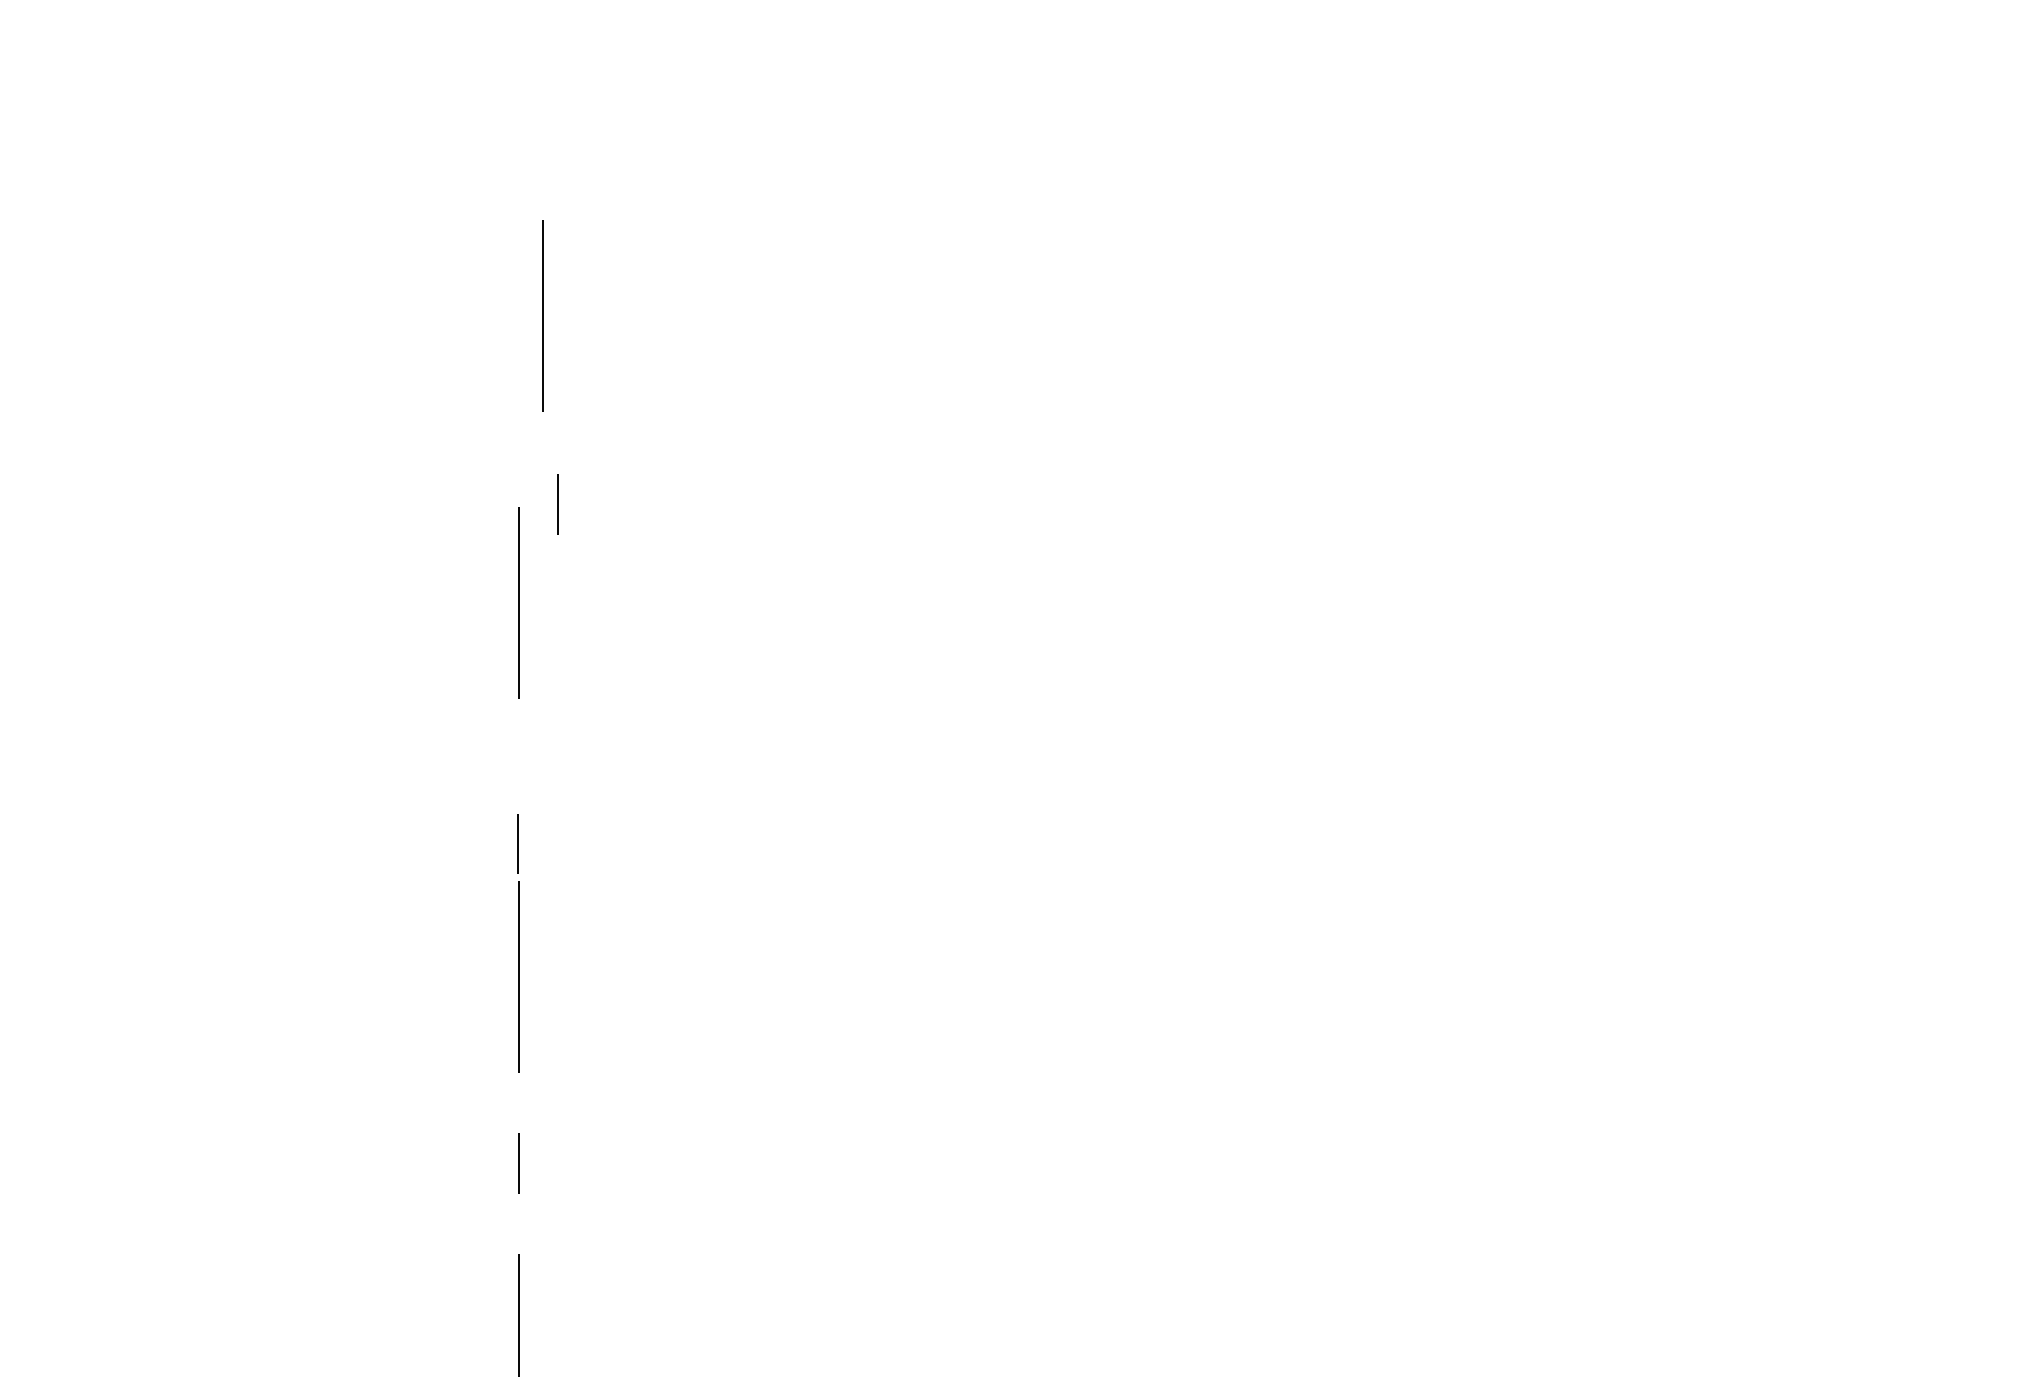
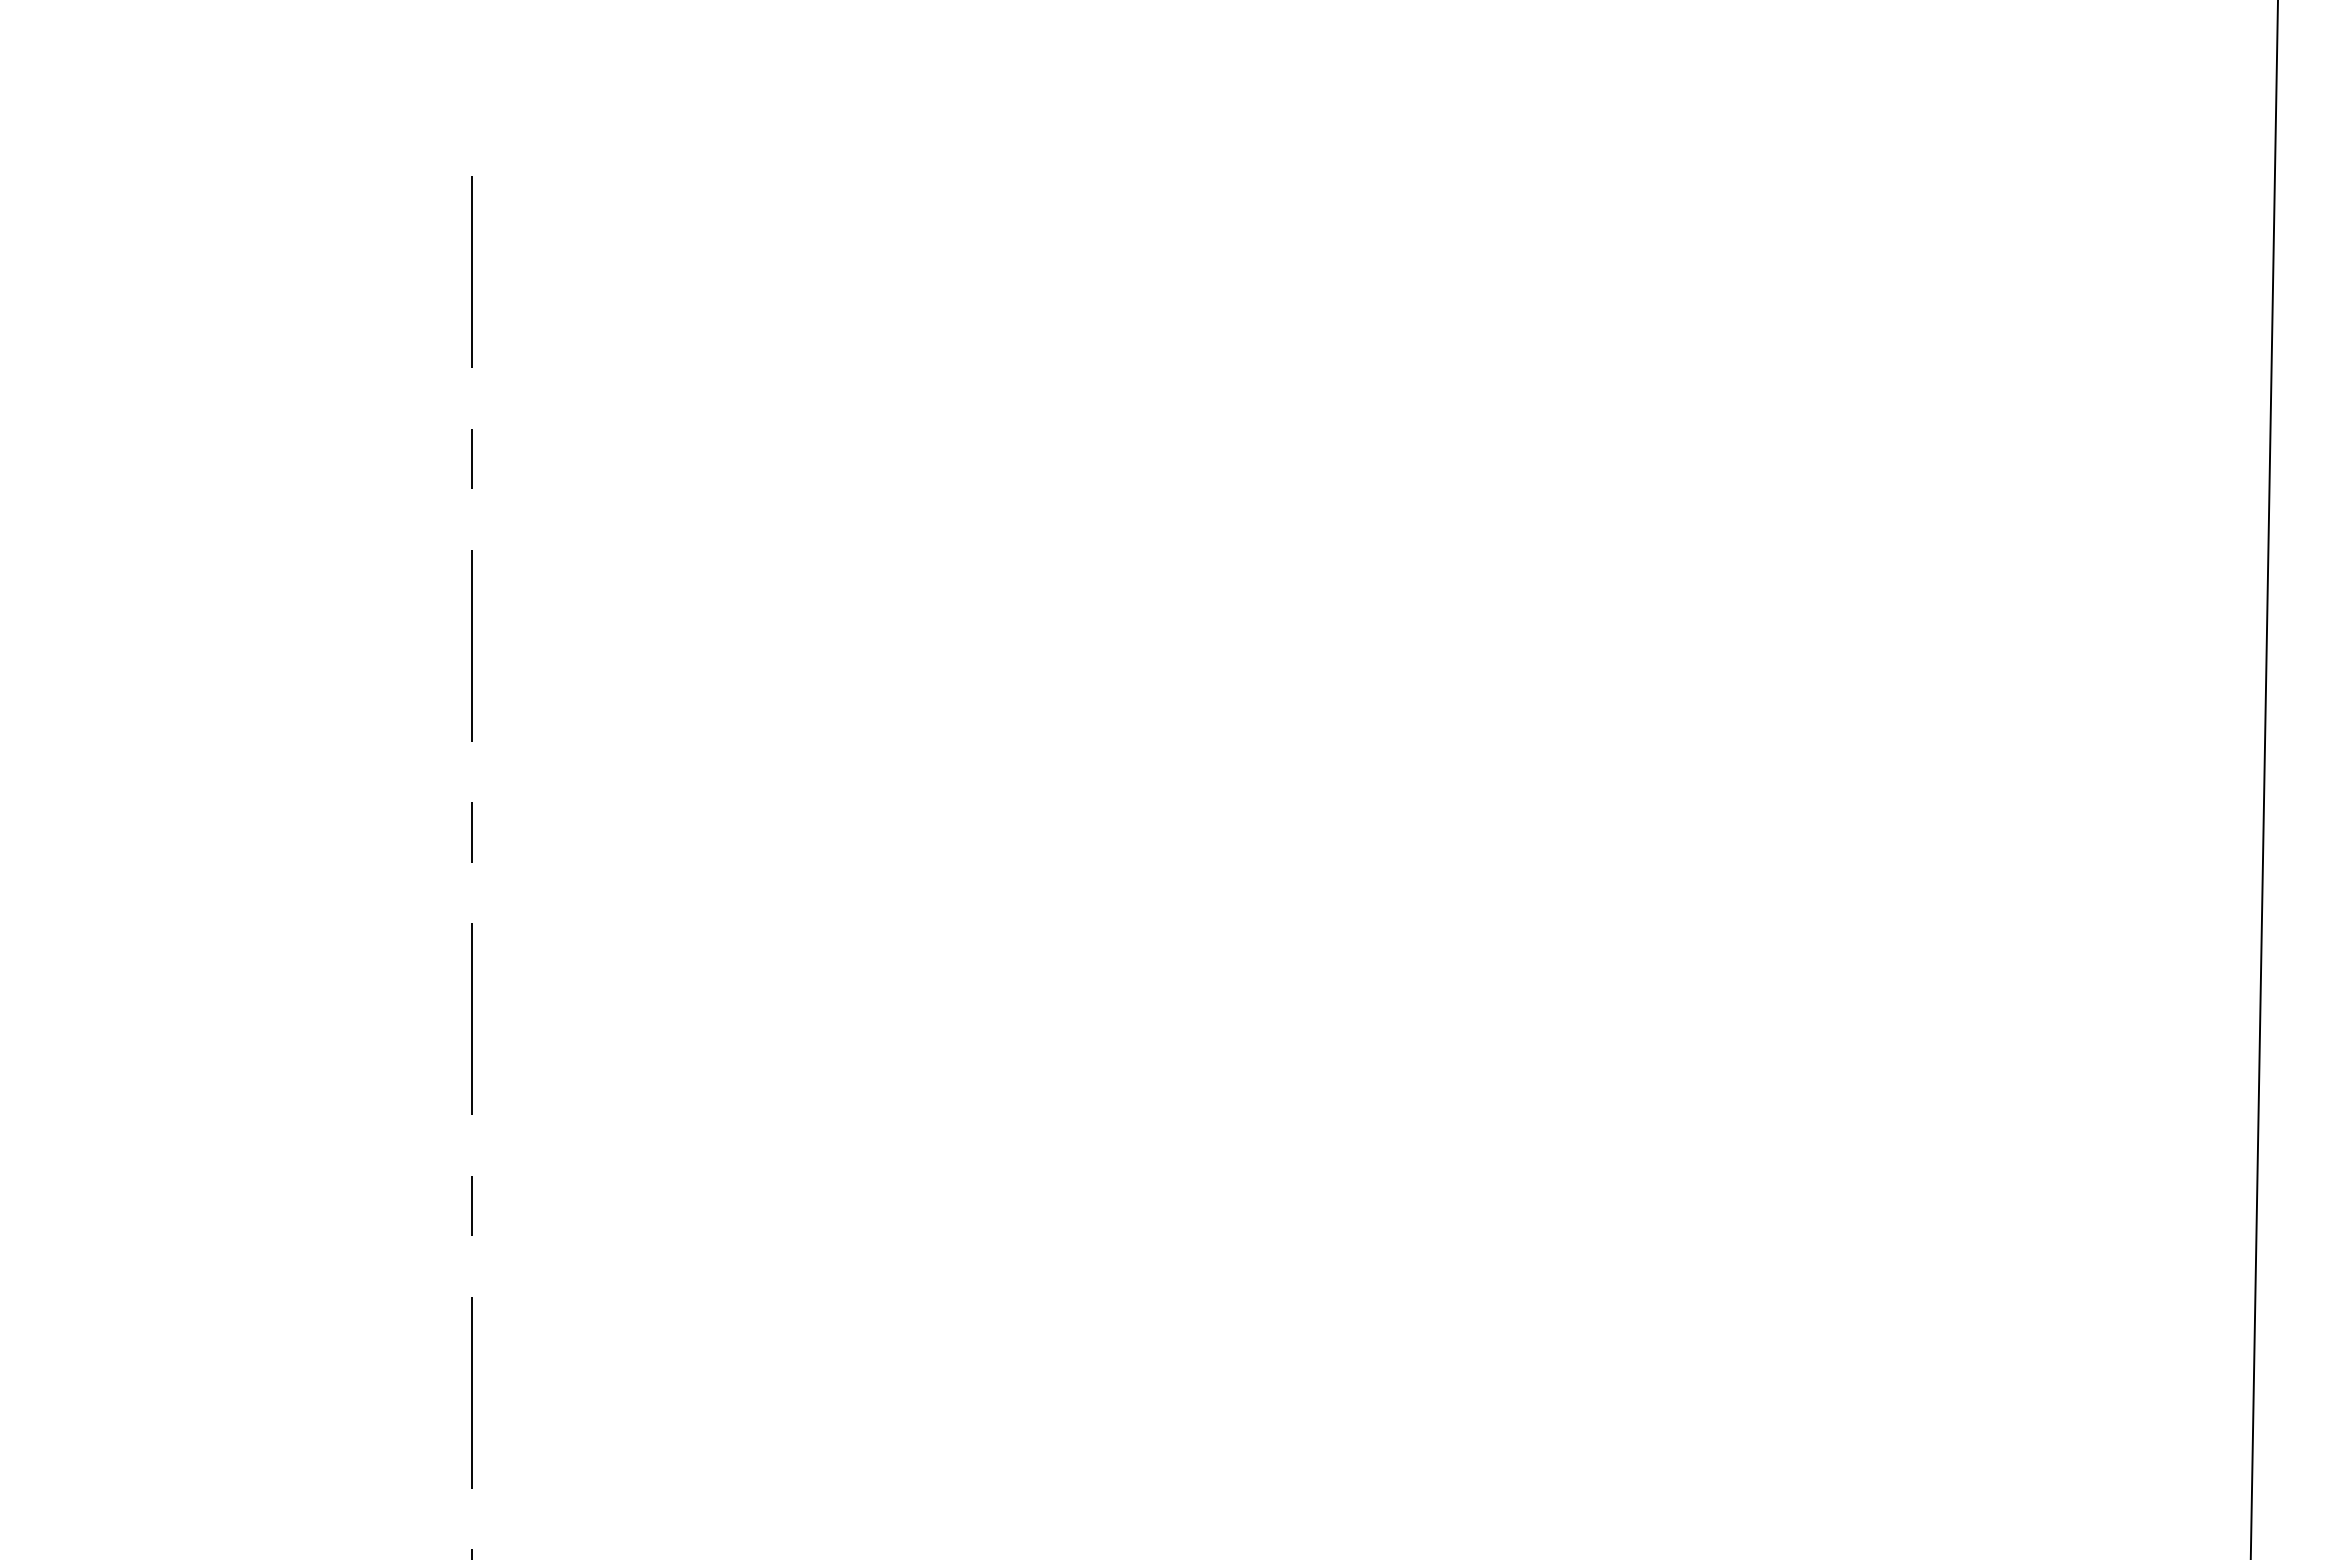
line: (542, 315) -> (471, 271), moved
line: (557, 504) -> (471, 458), moved
line: (517, 844) -> (471, 832), moved

